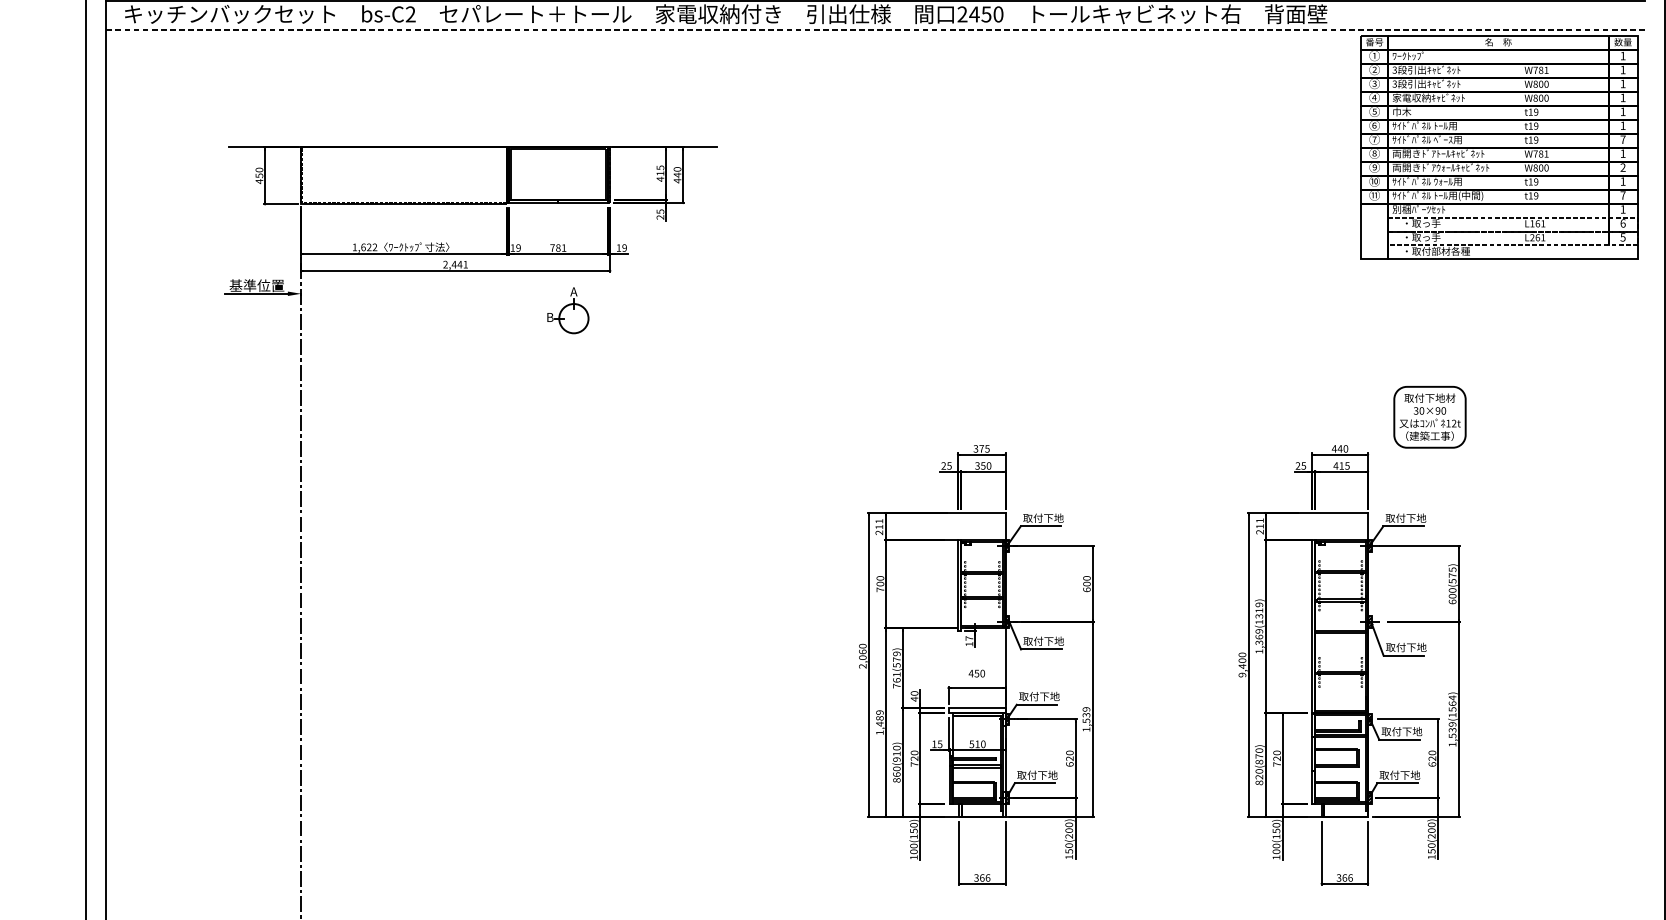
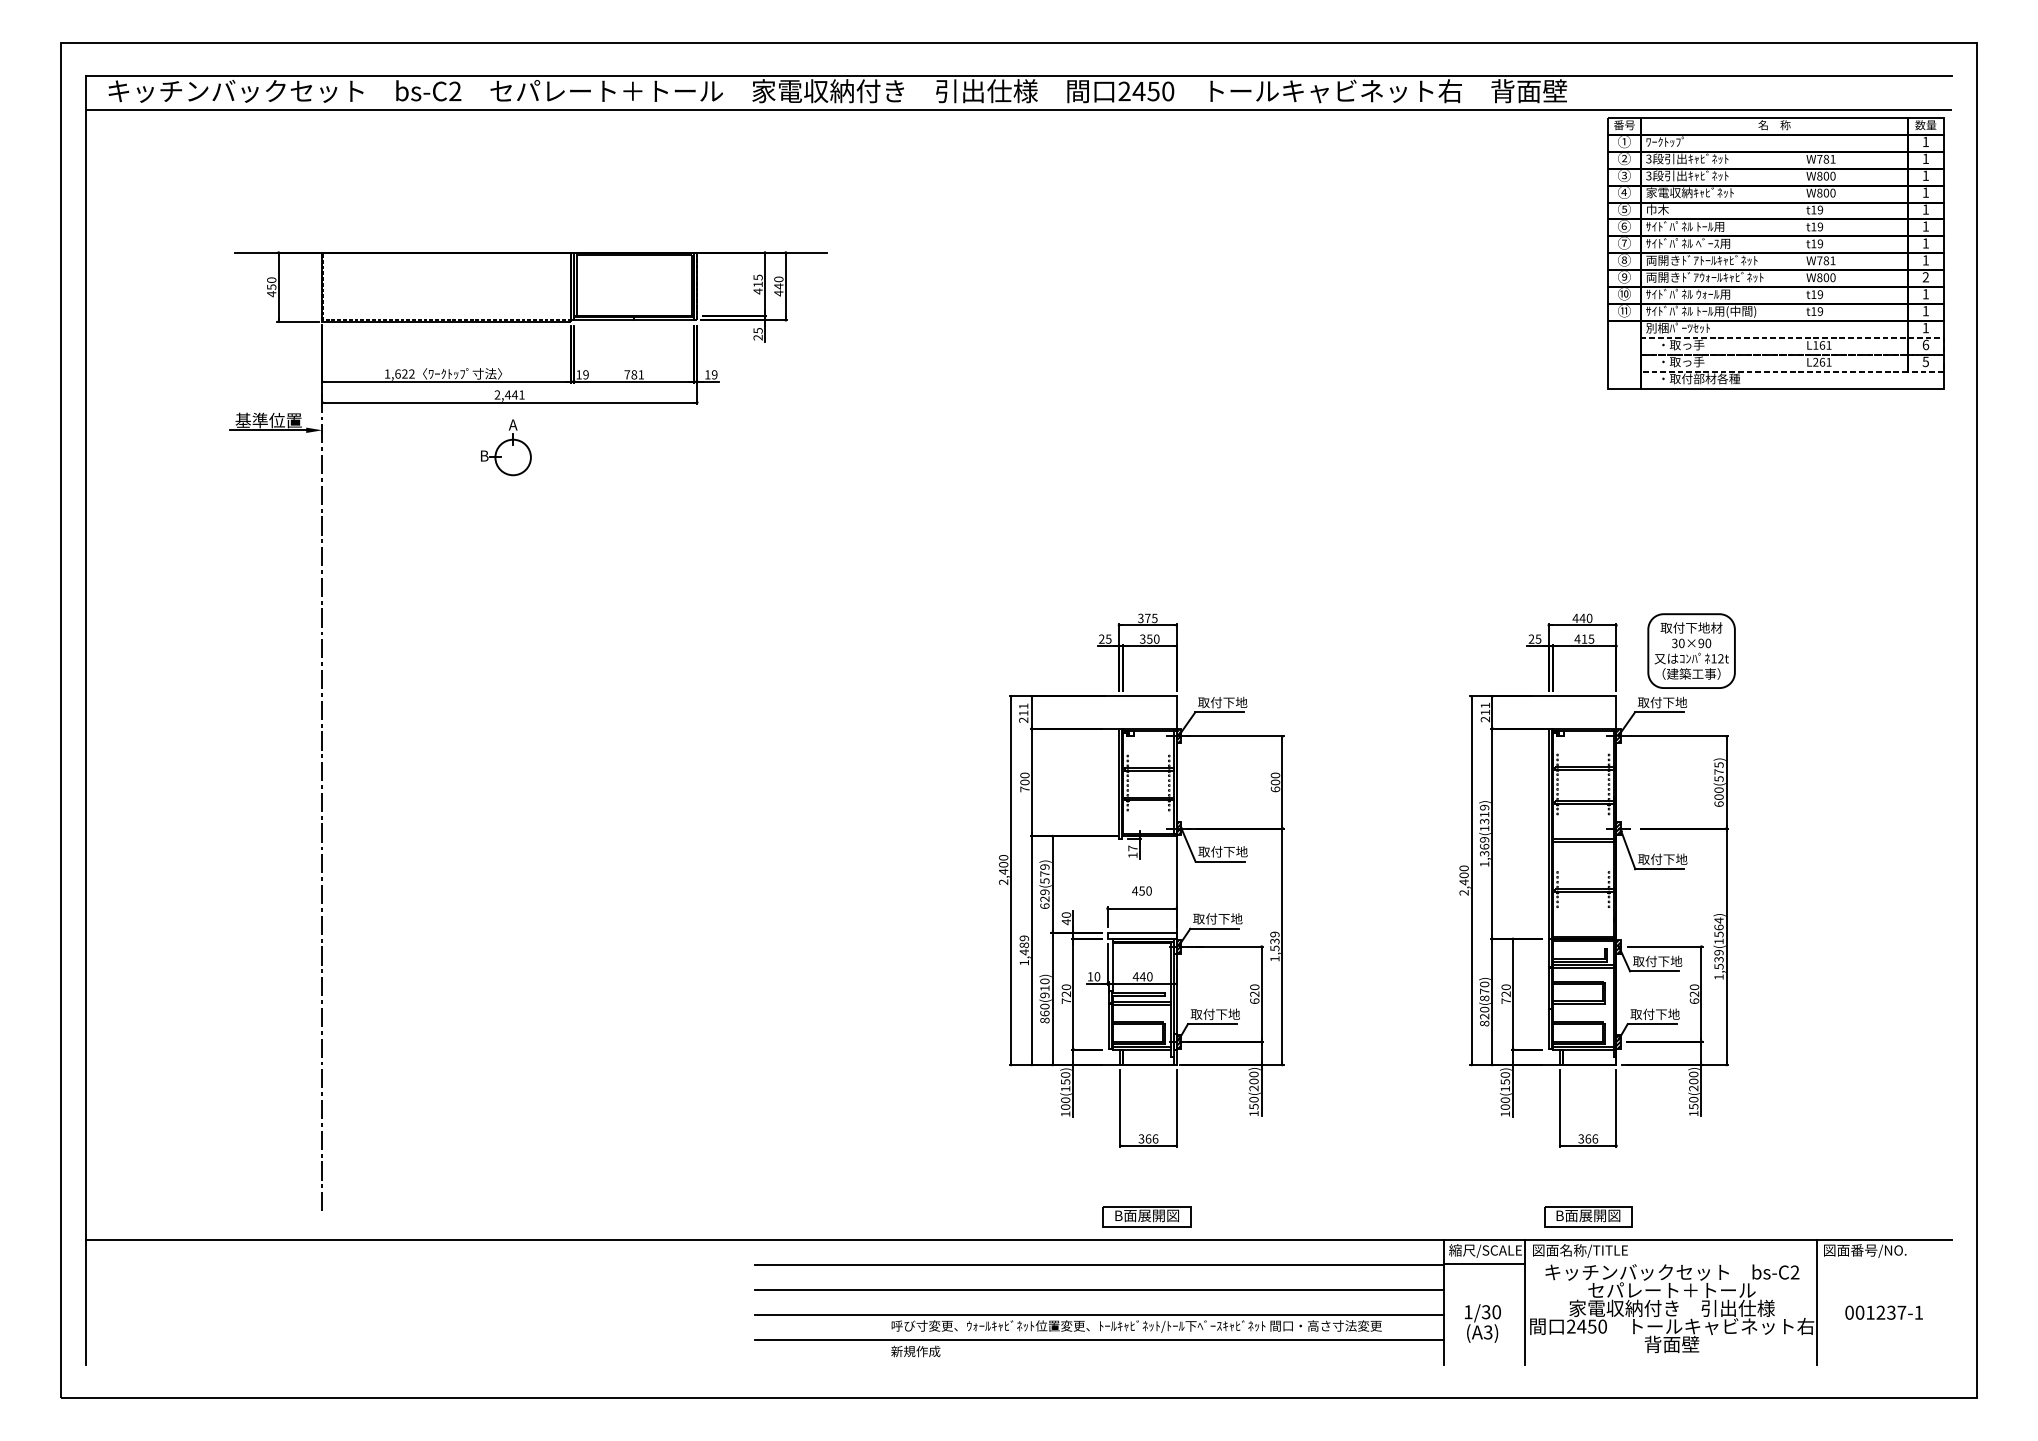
line: (875, 30) -> (1018, 110), dashed -> solid
text: (1622, 139) -> (1925, 243), 7 -> 1
text: (1622, 195) -> (1925, 311), 7 -> 1
part: (568, 310) -> (506, 447), moved
part: (1429, 416) -> (1691, 650), moved
text: (862, 654) -> (1003, 867), 2,060 -> 2,400
text: (1242, 674) -> (1464, 892), 9,400 -> 2,400
text: (896, 679) -> (1044, 898), 761(579) -> 629(579)
text: (940, 744) -> (1097, 976), 15 -> 10
text: (974, 744) -> (1138, 976), 510 -> 440

